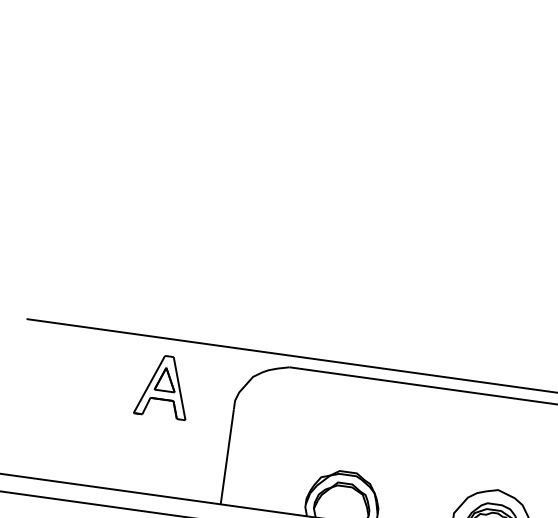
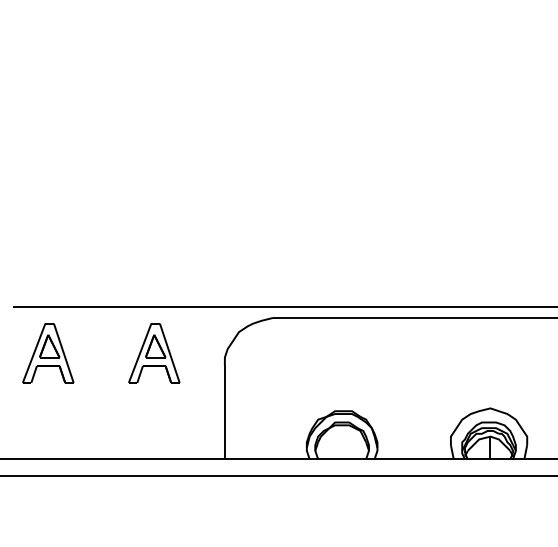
part: (56, 371) -> (48, 353), added

